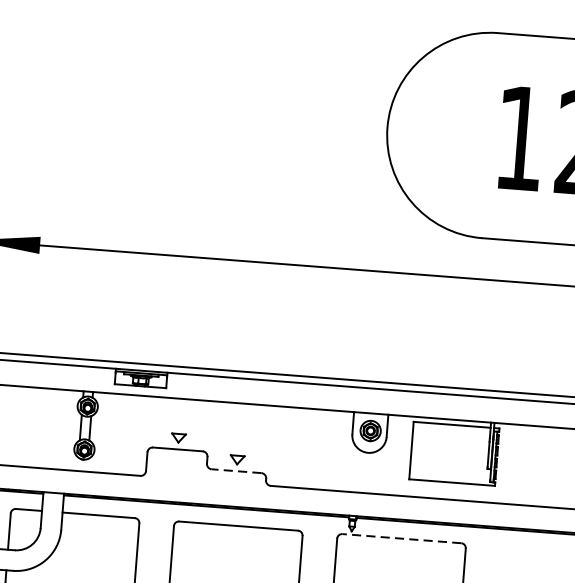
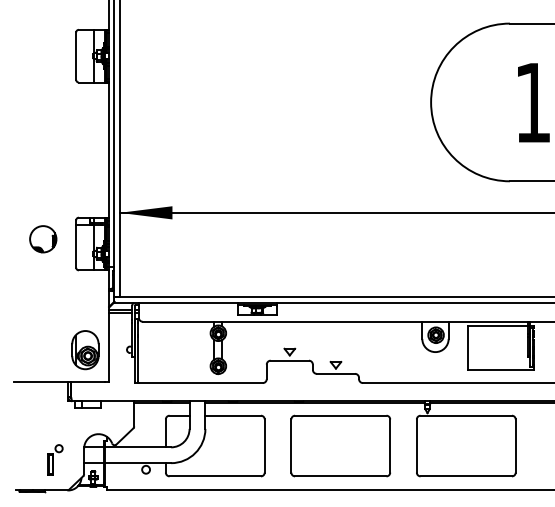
line: (236, 470) -> (335, 373), dashed -> solid
line: (402, 538) -> (466, 415), dashed -> solid

